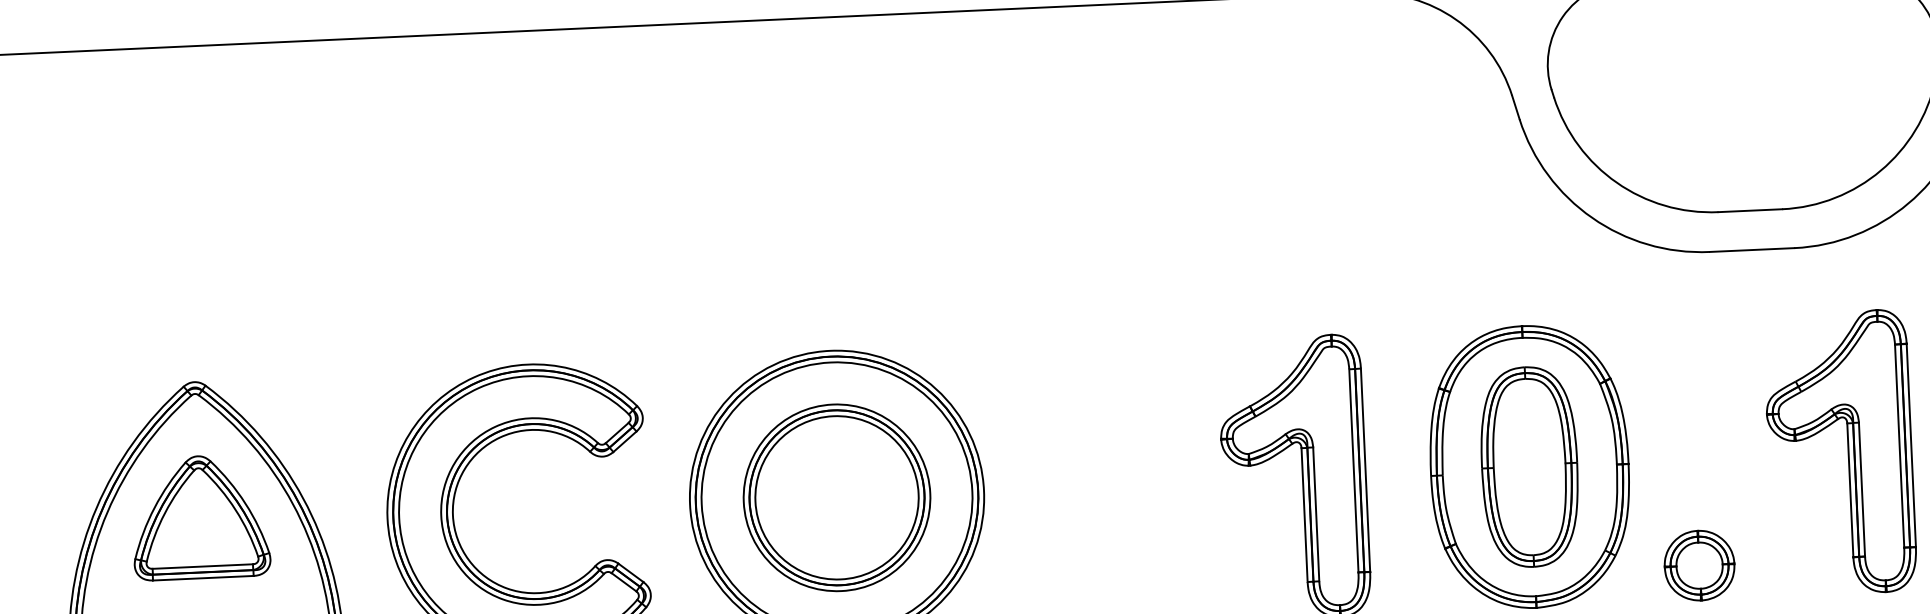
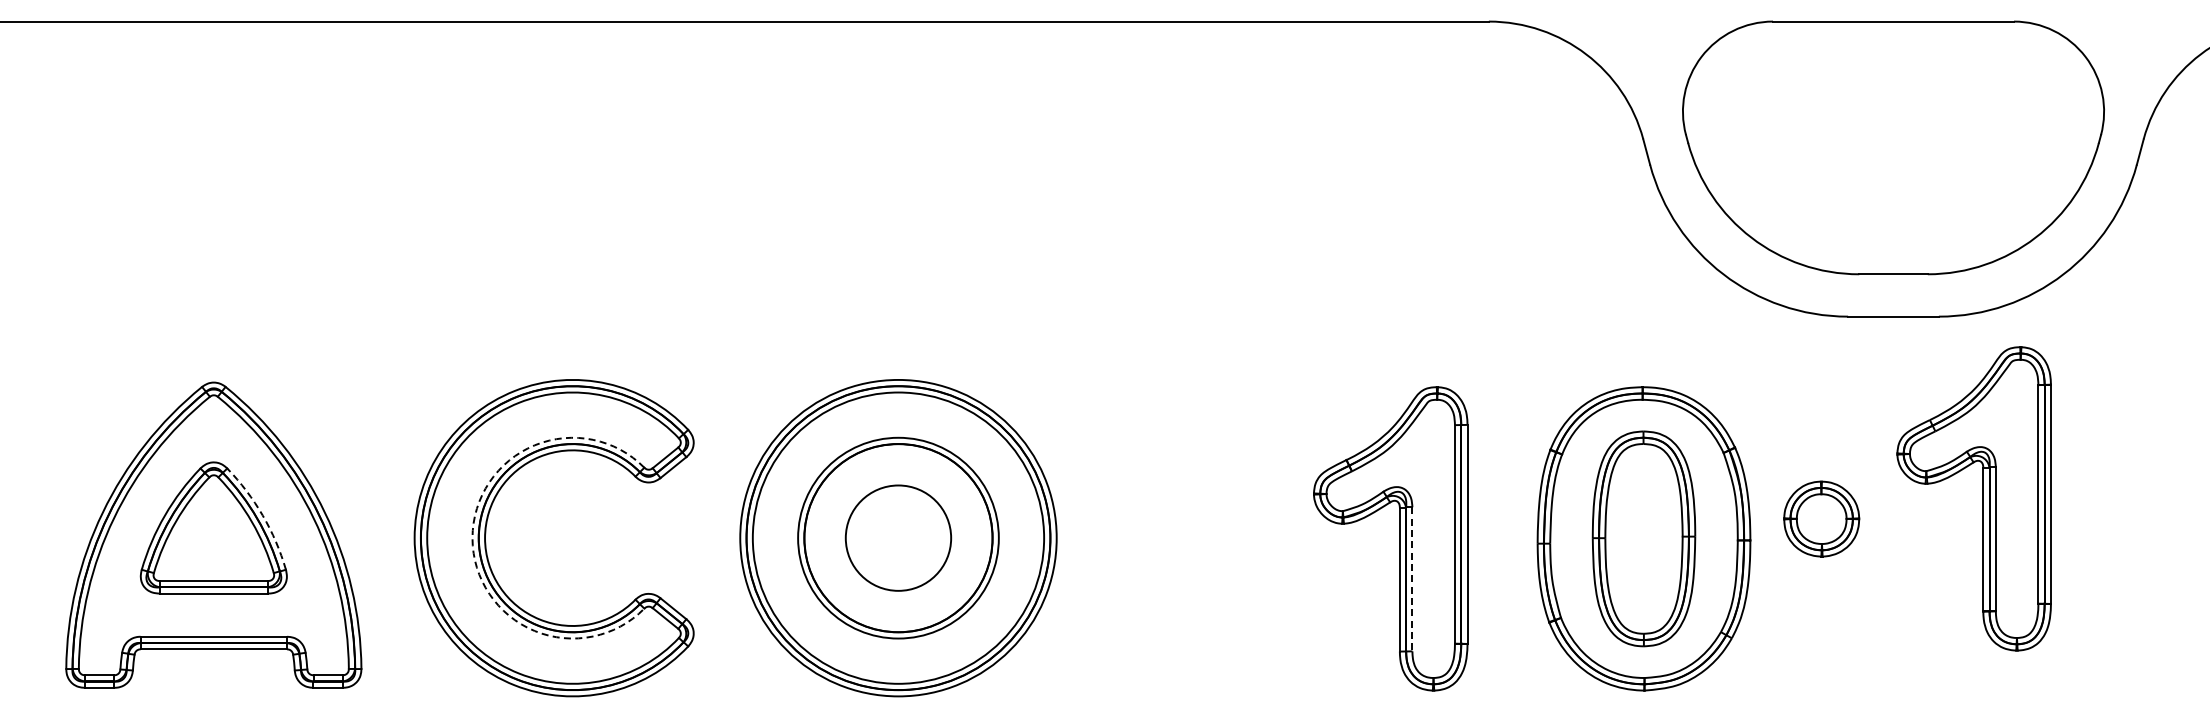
part: (1847, 452) -> (1982, 498), moved
circle: (837, 497) -> (898, 537), size x0.6
arc: (245, 503) -> (262, 515), solid -> dashed
line: (1316, 514) -> (1412, 579), solid -> dashed
arc: (441, 516) -> (472, 538), solid -> dashed
part: (1699, 565) -> (1821, 518), moved

